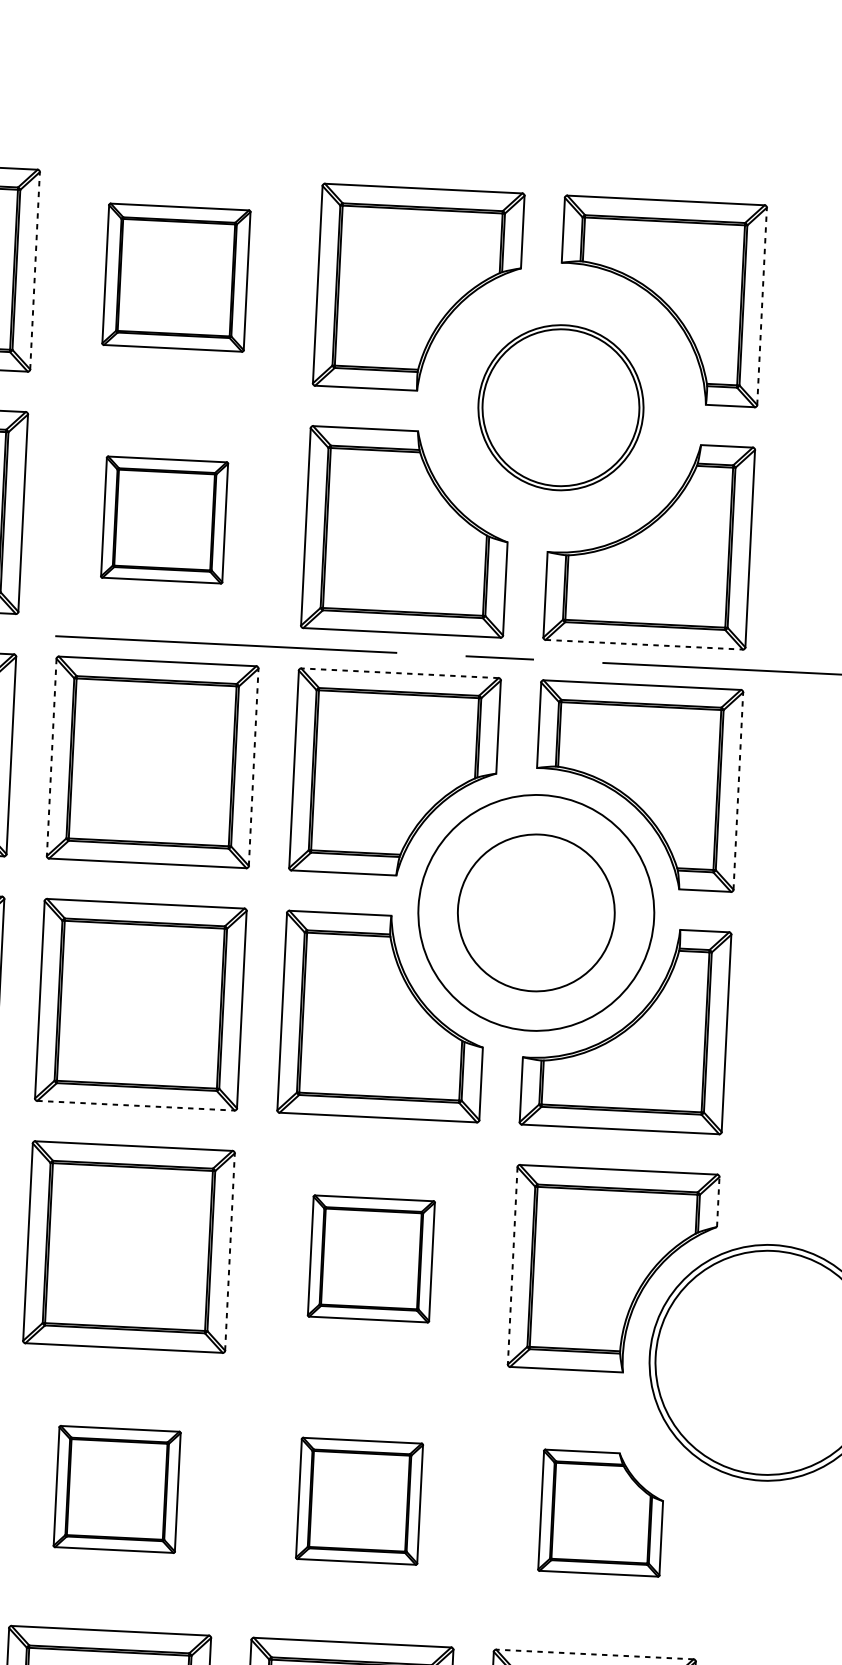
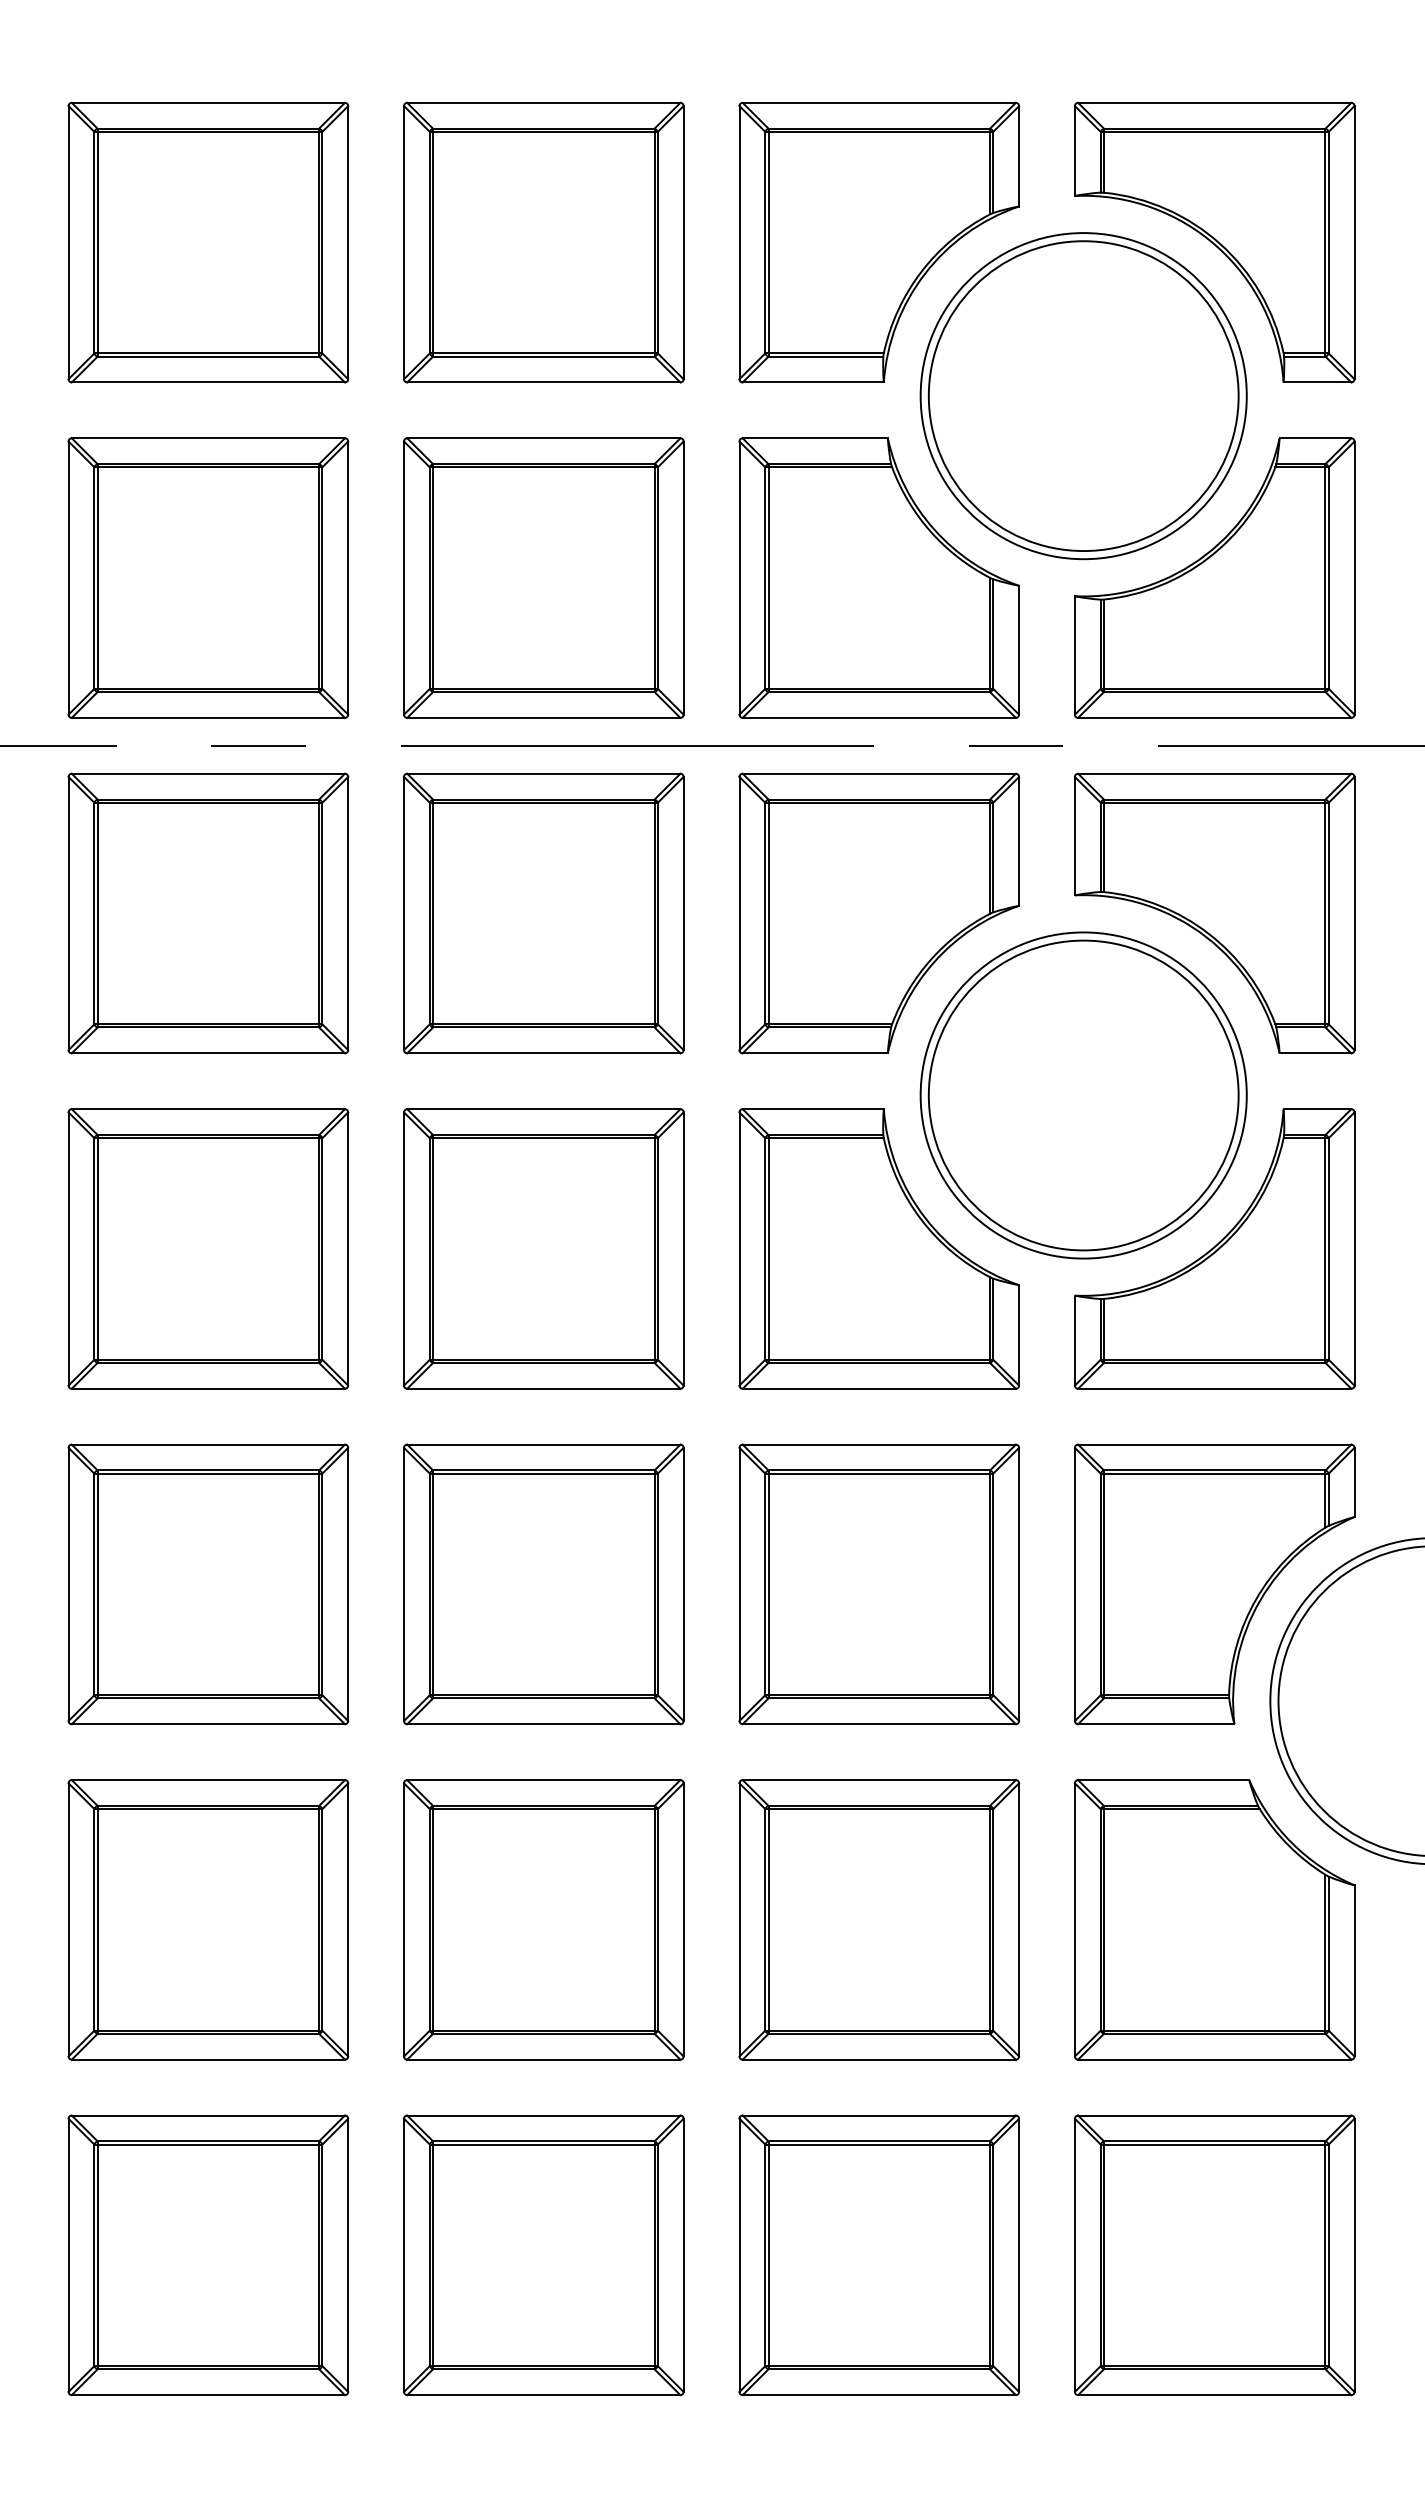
line: (35, 270) -> (348, 242), dashed -> solid
part: (176, 277) -> (543, 242), size x1.43
line: (762, 306) -> (1354, 242), dashed -> solid
part: (560, 407) -> (1083, 396), size x1.43
part: (164, 519) -> (543, 577), size x1.67
line: (644, 644) -> (1214, 717), dashed -> solid
line: (400, 673) -> (879, 773), dashed -> solid
line: (52, 757) -> (404, 913), dashed -> solid
line: (253, 767) -> (683, 913), dashed -> solid
line: (738, 791) -> (1354, 913), dashed -> solid
circle: (536, 912) -> (1083, 1095), size x1.43
line: (135, 1105) -> (543, 1388), dashed -> solid
line: (718, 1202) -> (1354, 1482), dashed -> solid
line: (229, 1252) -> (683, 1584), dashed -> solid
part: (371, 1258) -> (879, 1584), size x1.67
line: (512, 1265) -> (1074, 1584), dashed -> solid
part: (116, 1489) -> (543, 1919), size x1.67
part: (359, 1501) -> (879, 1919), size x1.67
part: (601, 1512) -> (1214, 1919), size x1.67
line: (594, 1654) -> (1214, 2115), dashed -> solid

